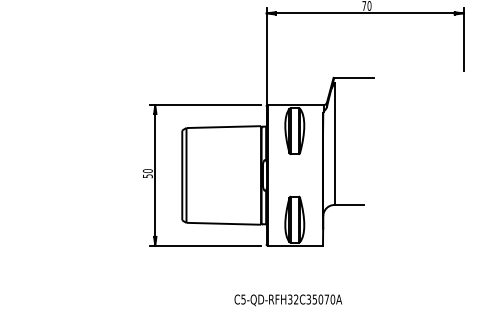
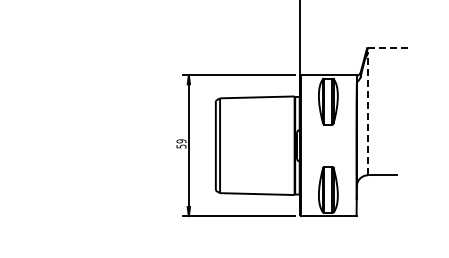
line: (354, 77) -> (388, 47), solid -> dashed
line: (334, 144) -> (368, 114), solid -> dashed
text: (147, 170) -> (181, 140), 50 -> 59

